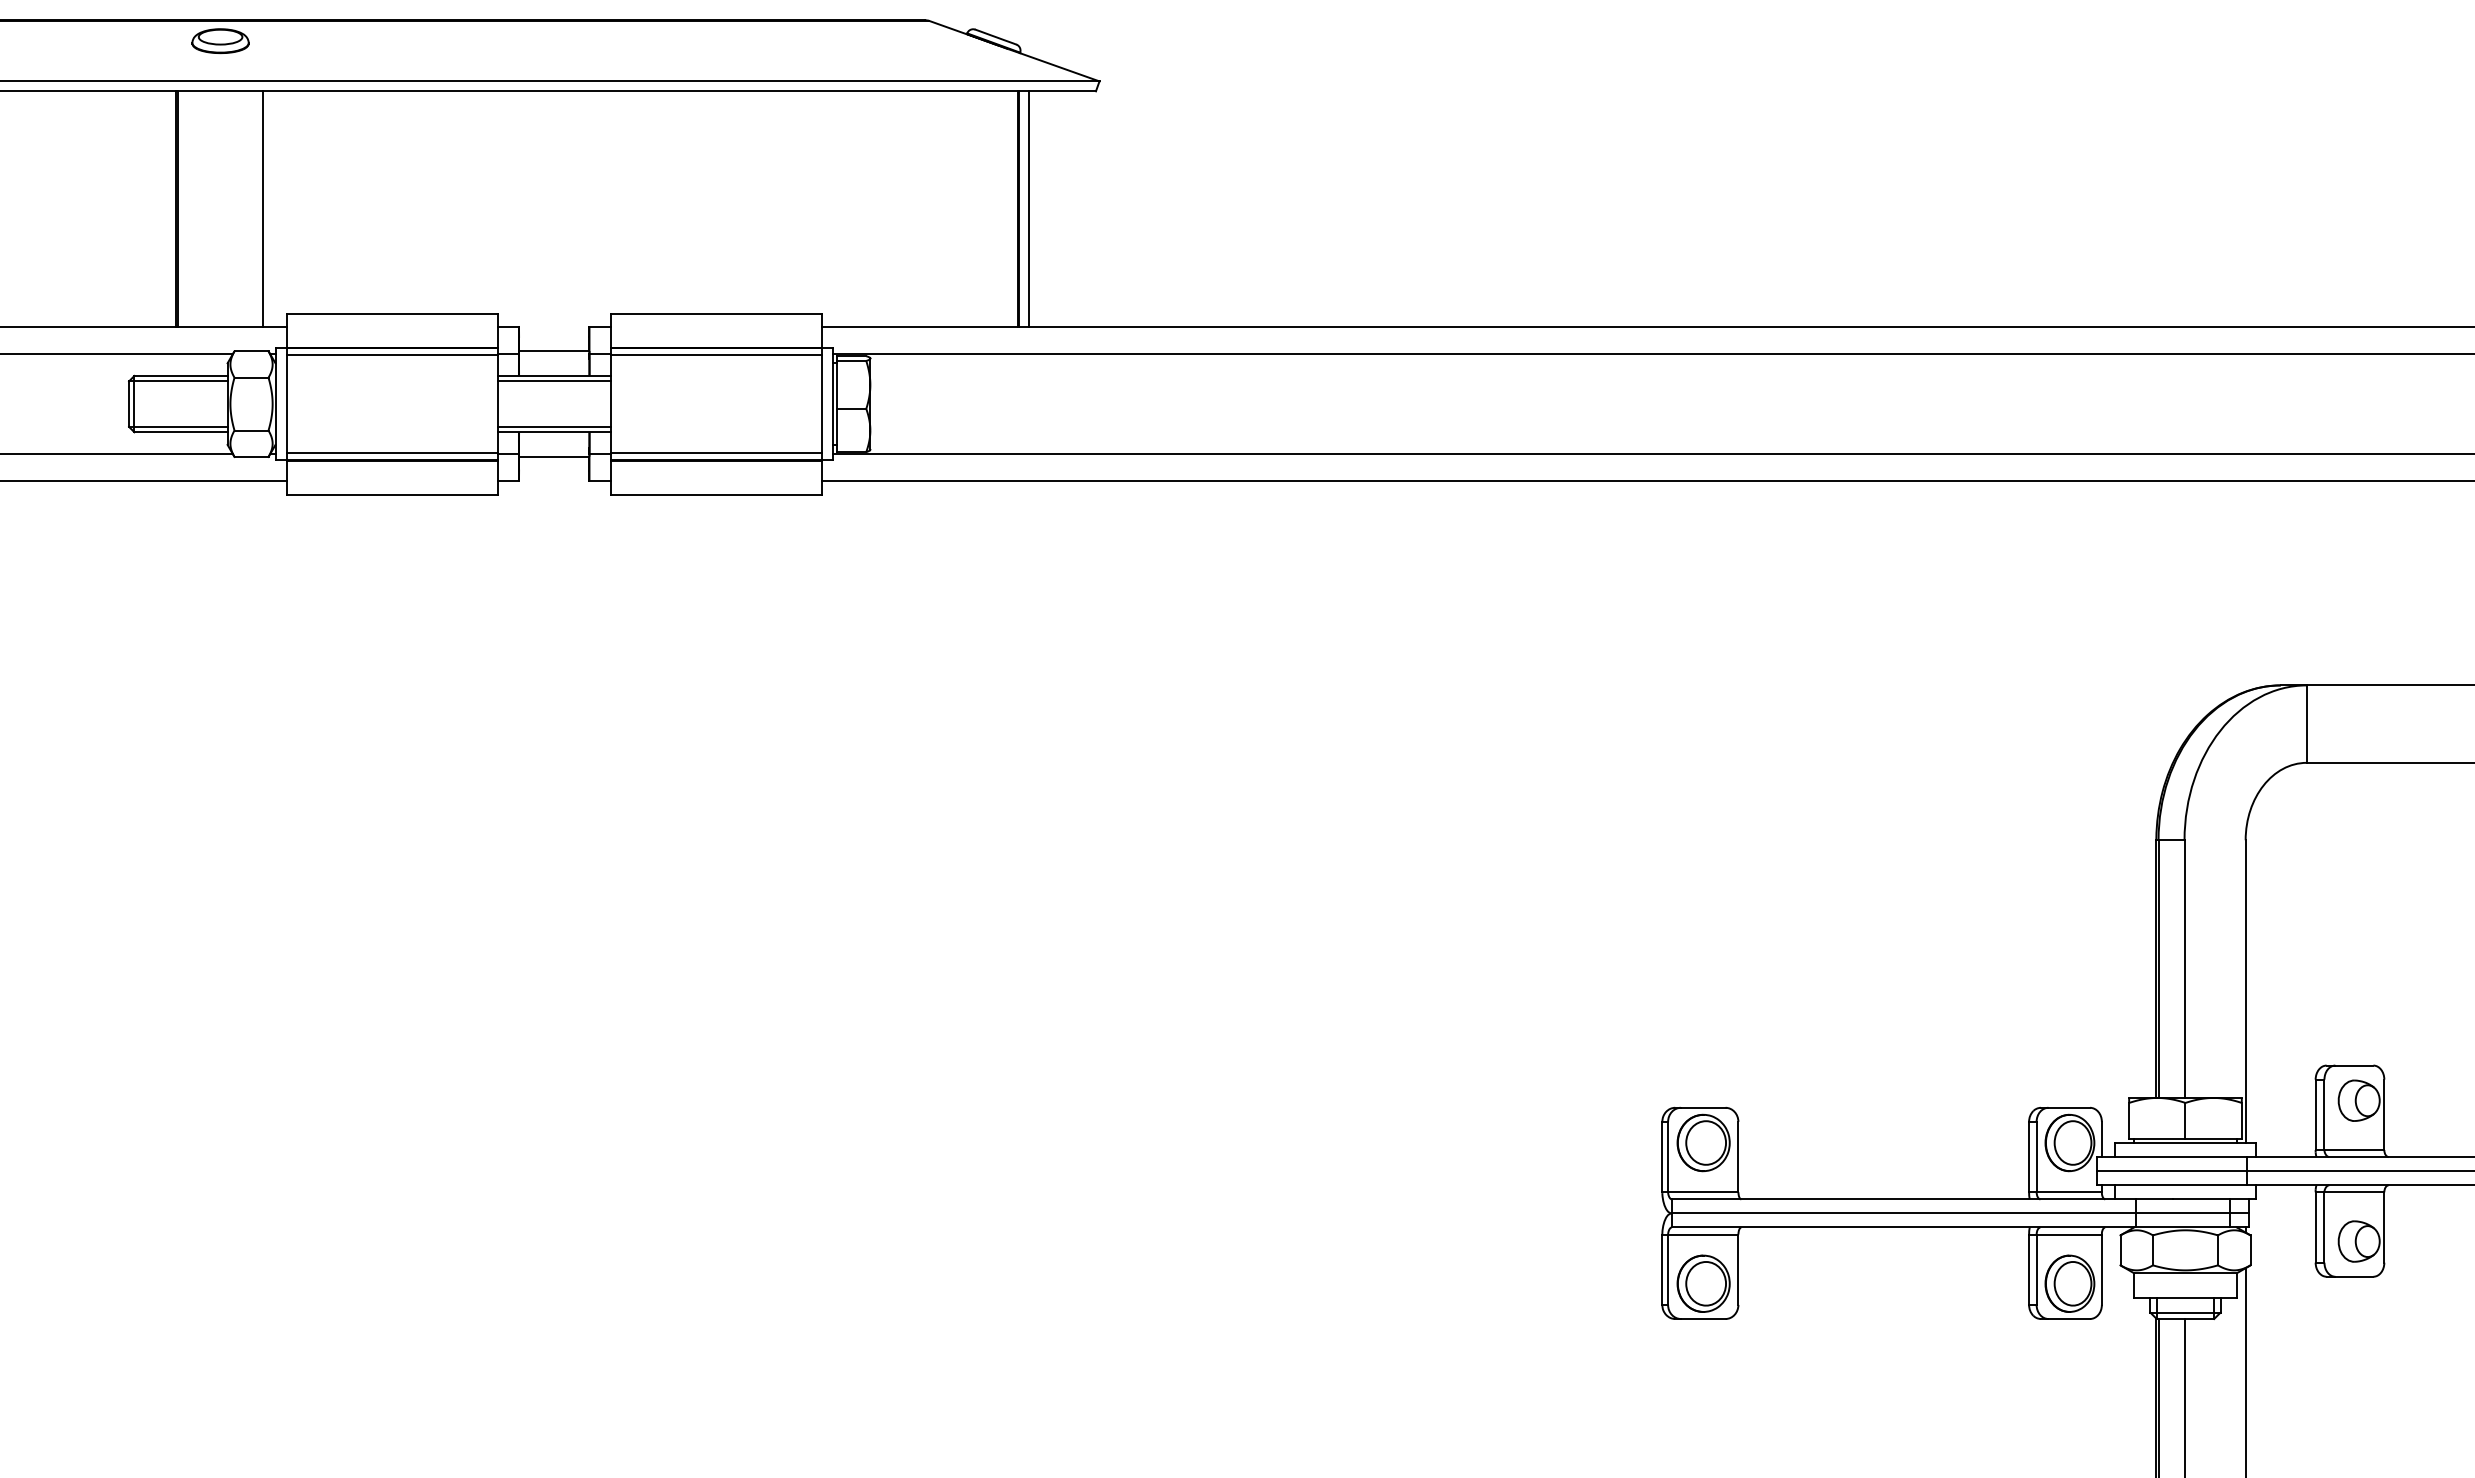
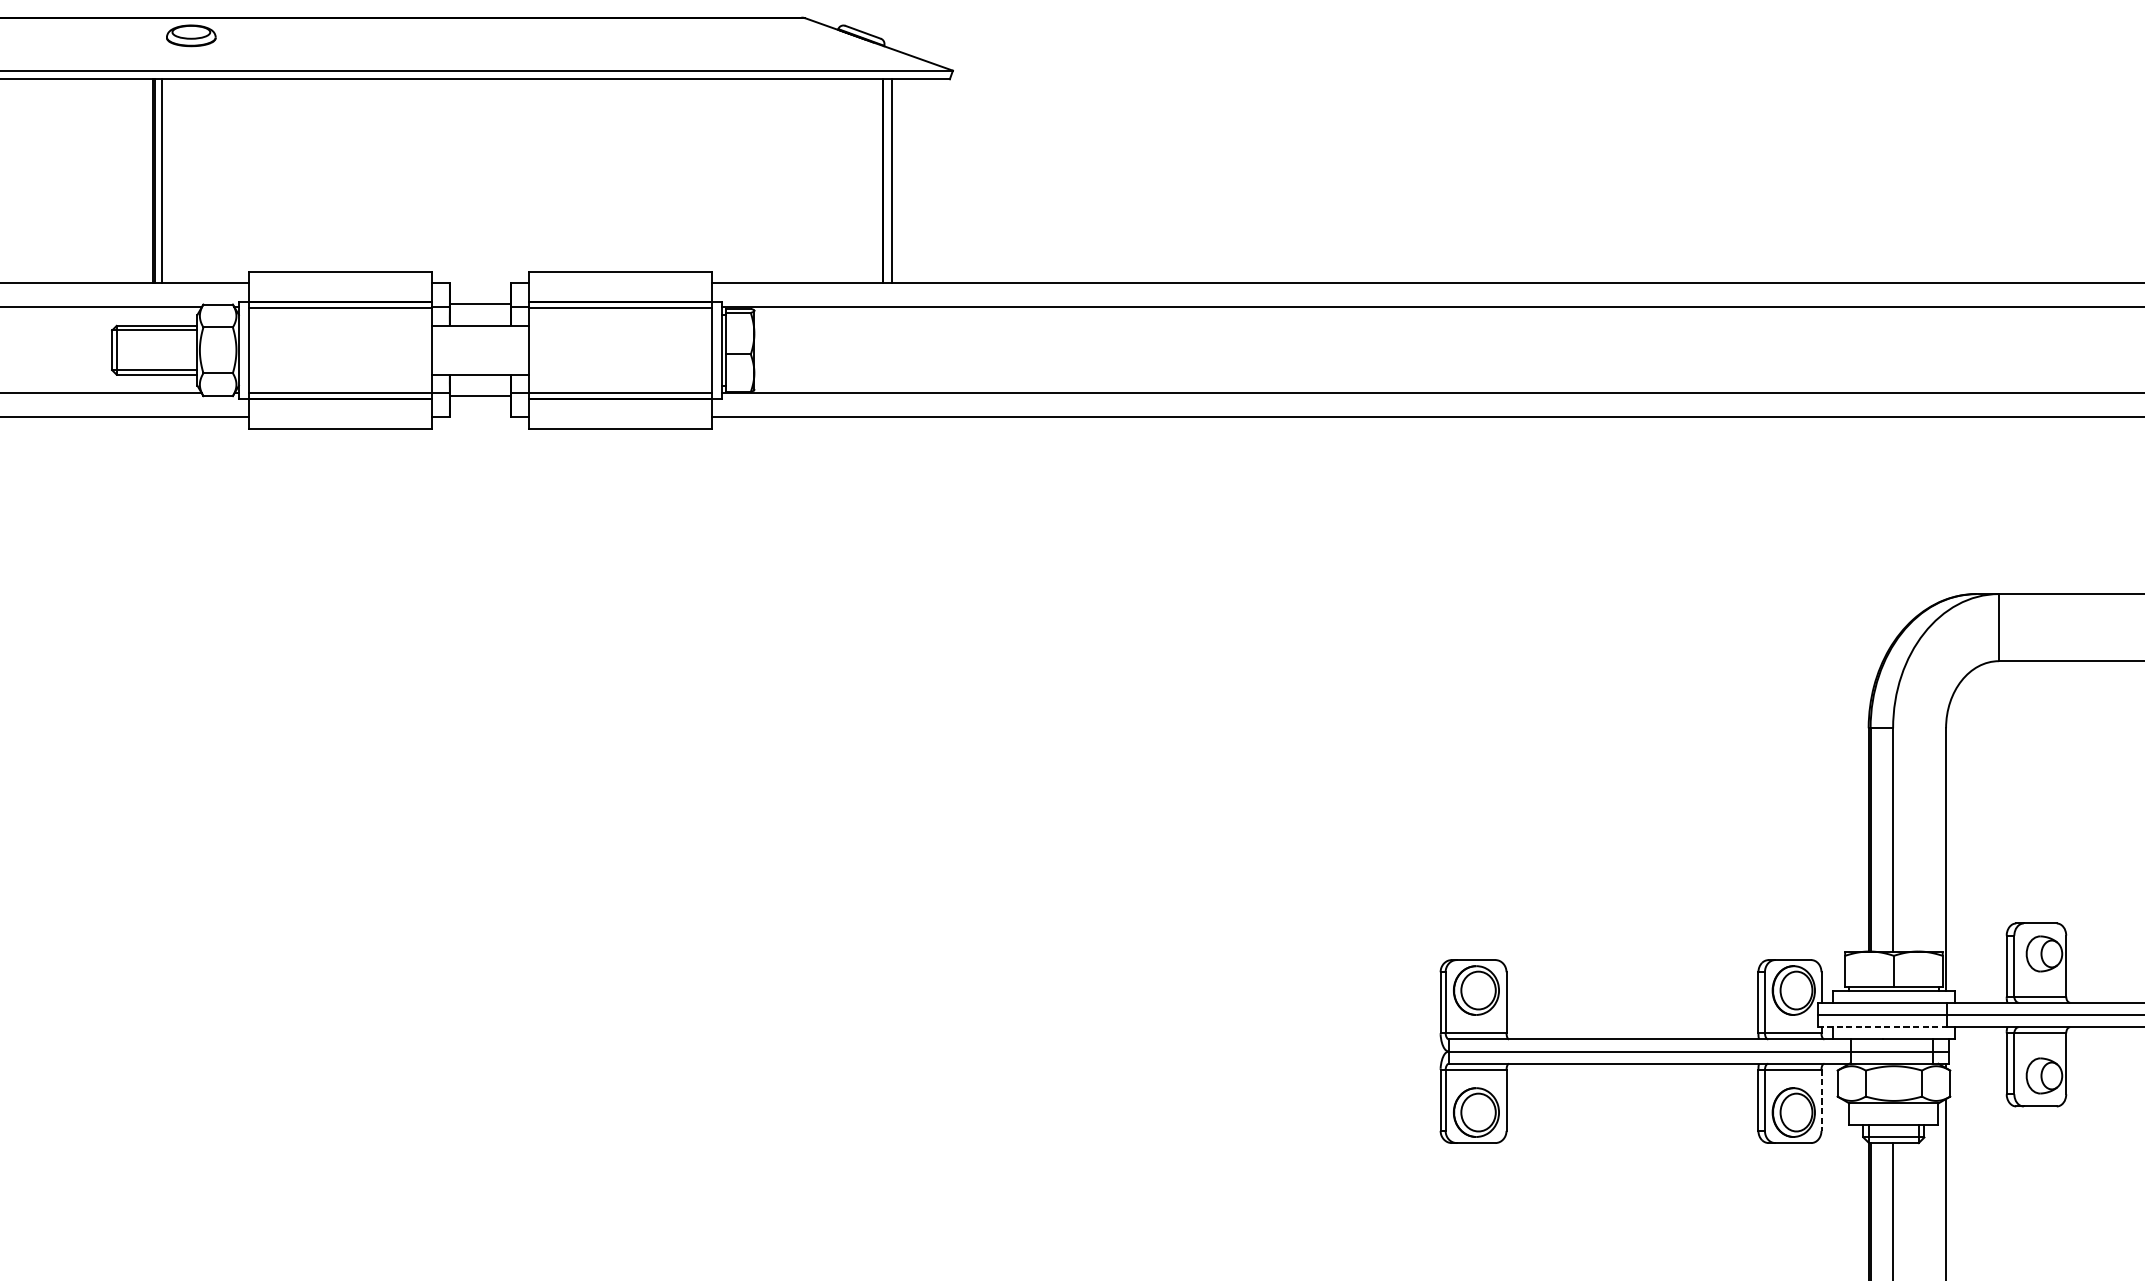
line: (262, 208) -> (161, 180), moved
line: (553, 381) -> (479, 330), removed
line: (553, 427) -> (479, 370), removed
line: (2172, 1185) -> (1882, 1027), solid -> dashed
line: (2101, 1270) -> (1821, 1101), solid -> dashed

